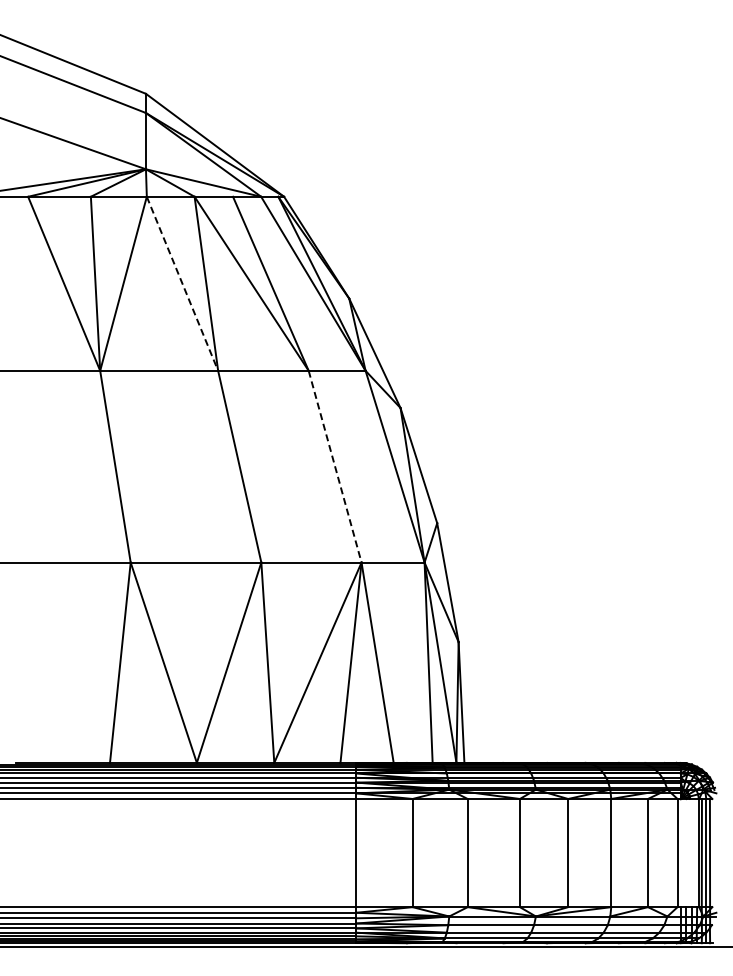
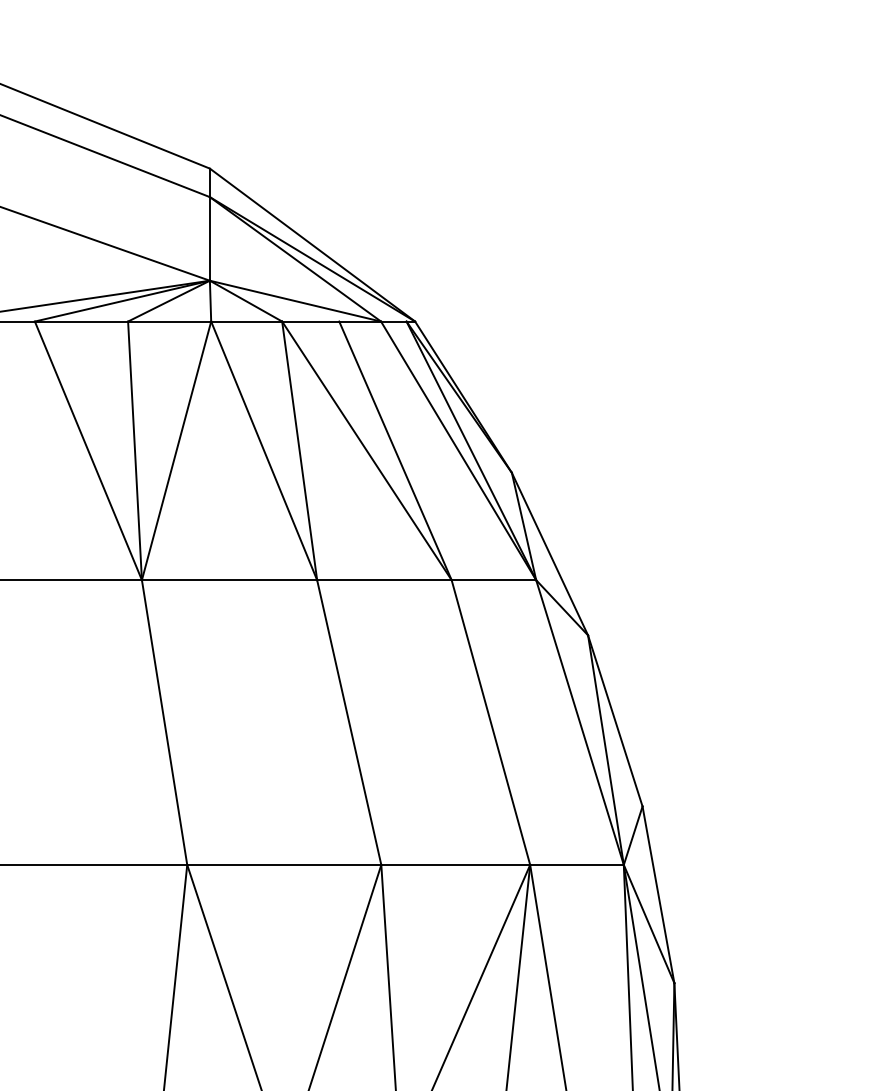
line: (182, 284) -> (264, 451), dashed -> solid
line: (335, 467) -> (491, 723), dashed -> solid

